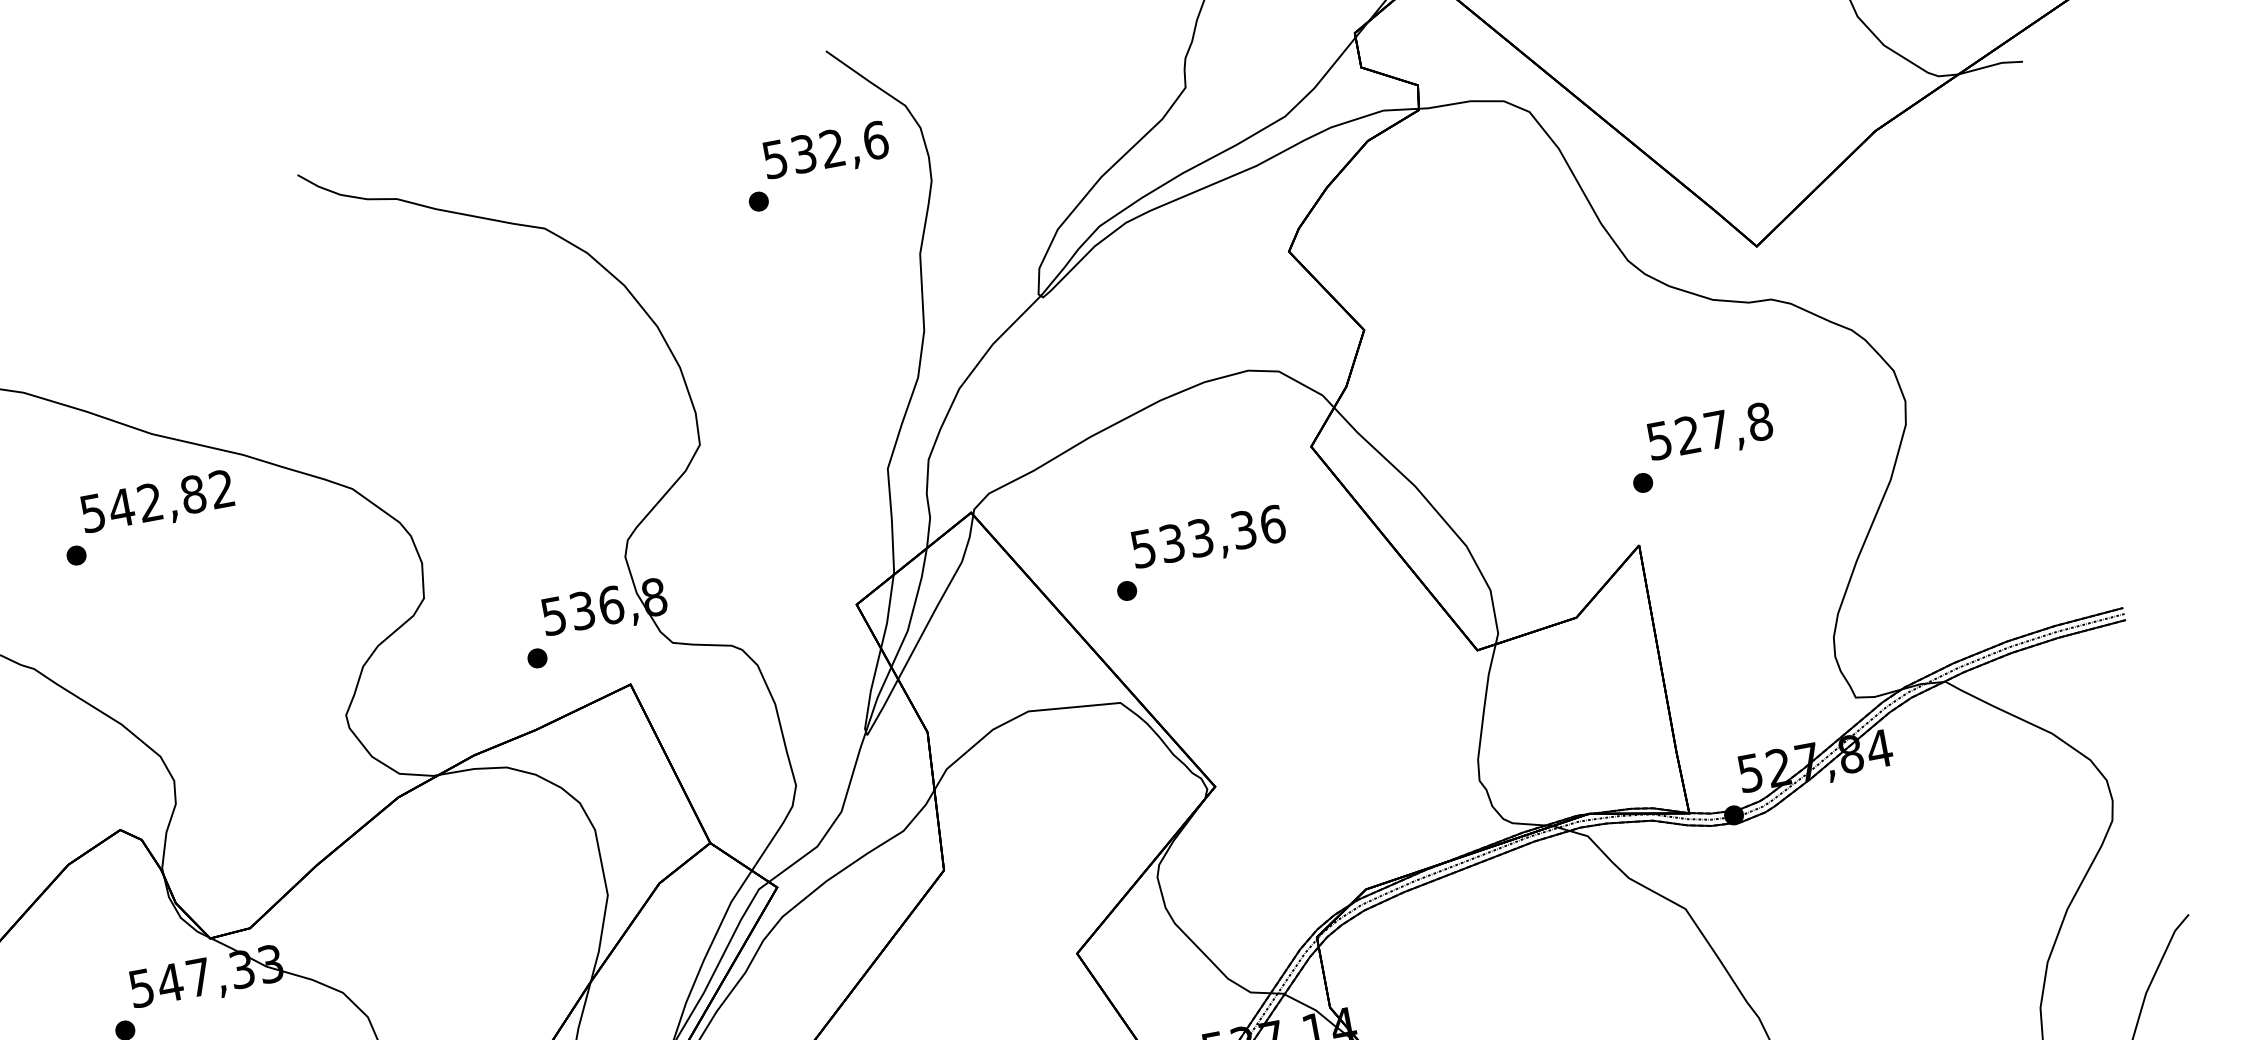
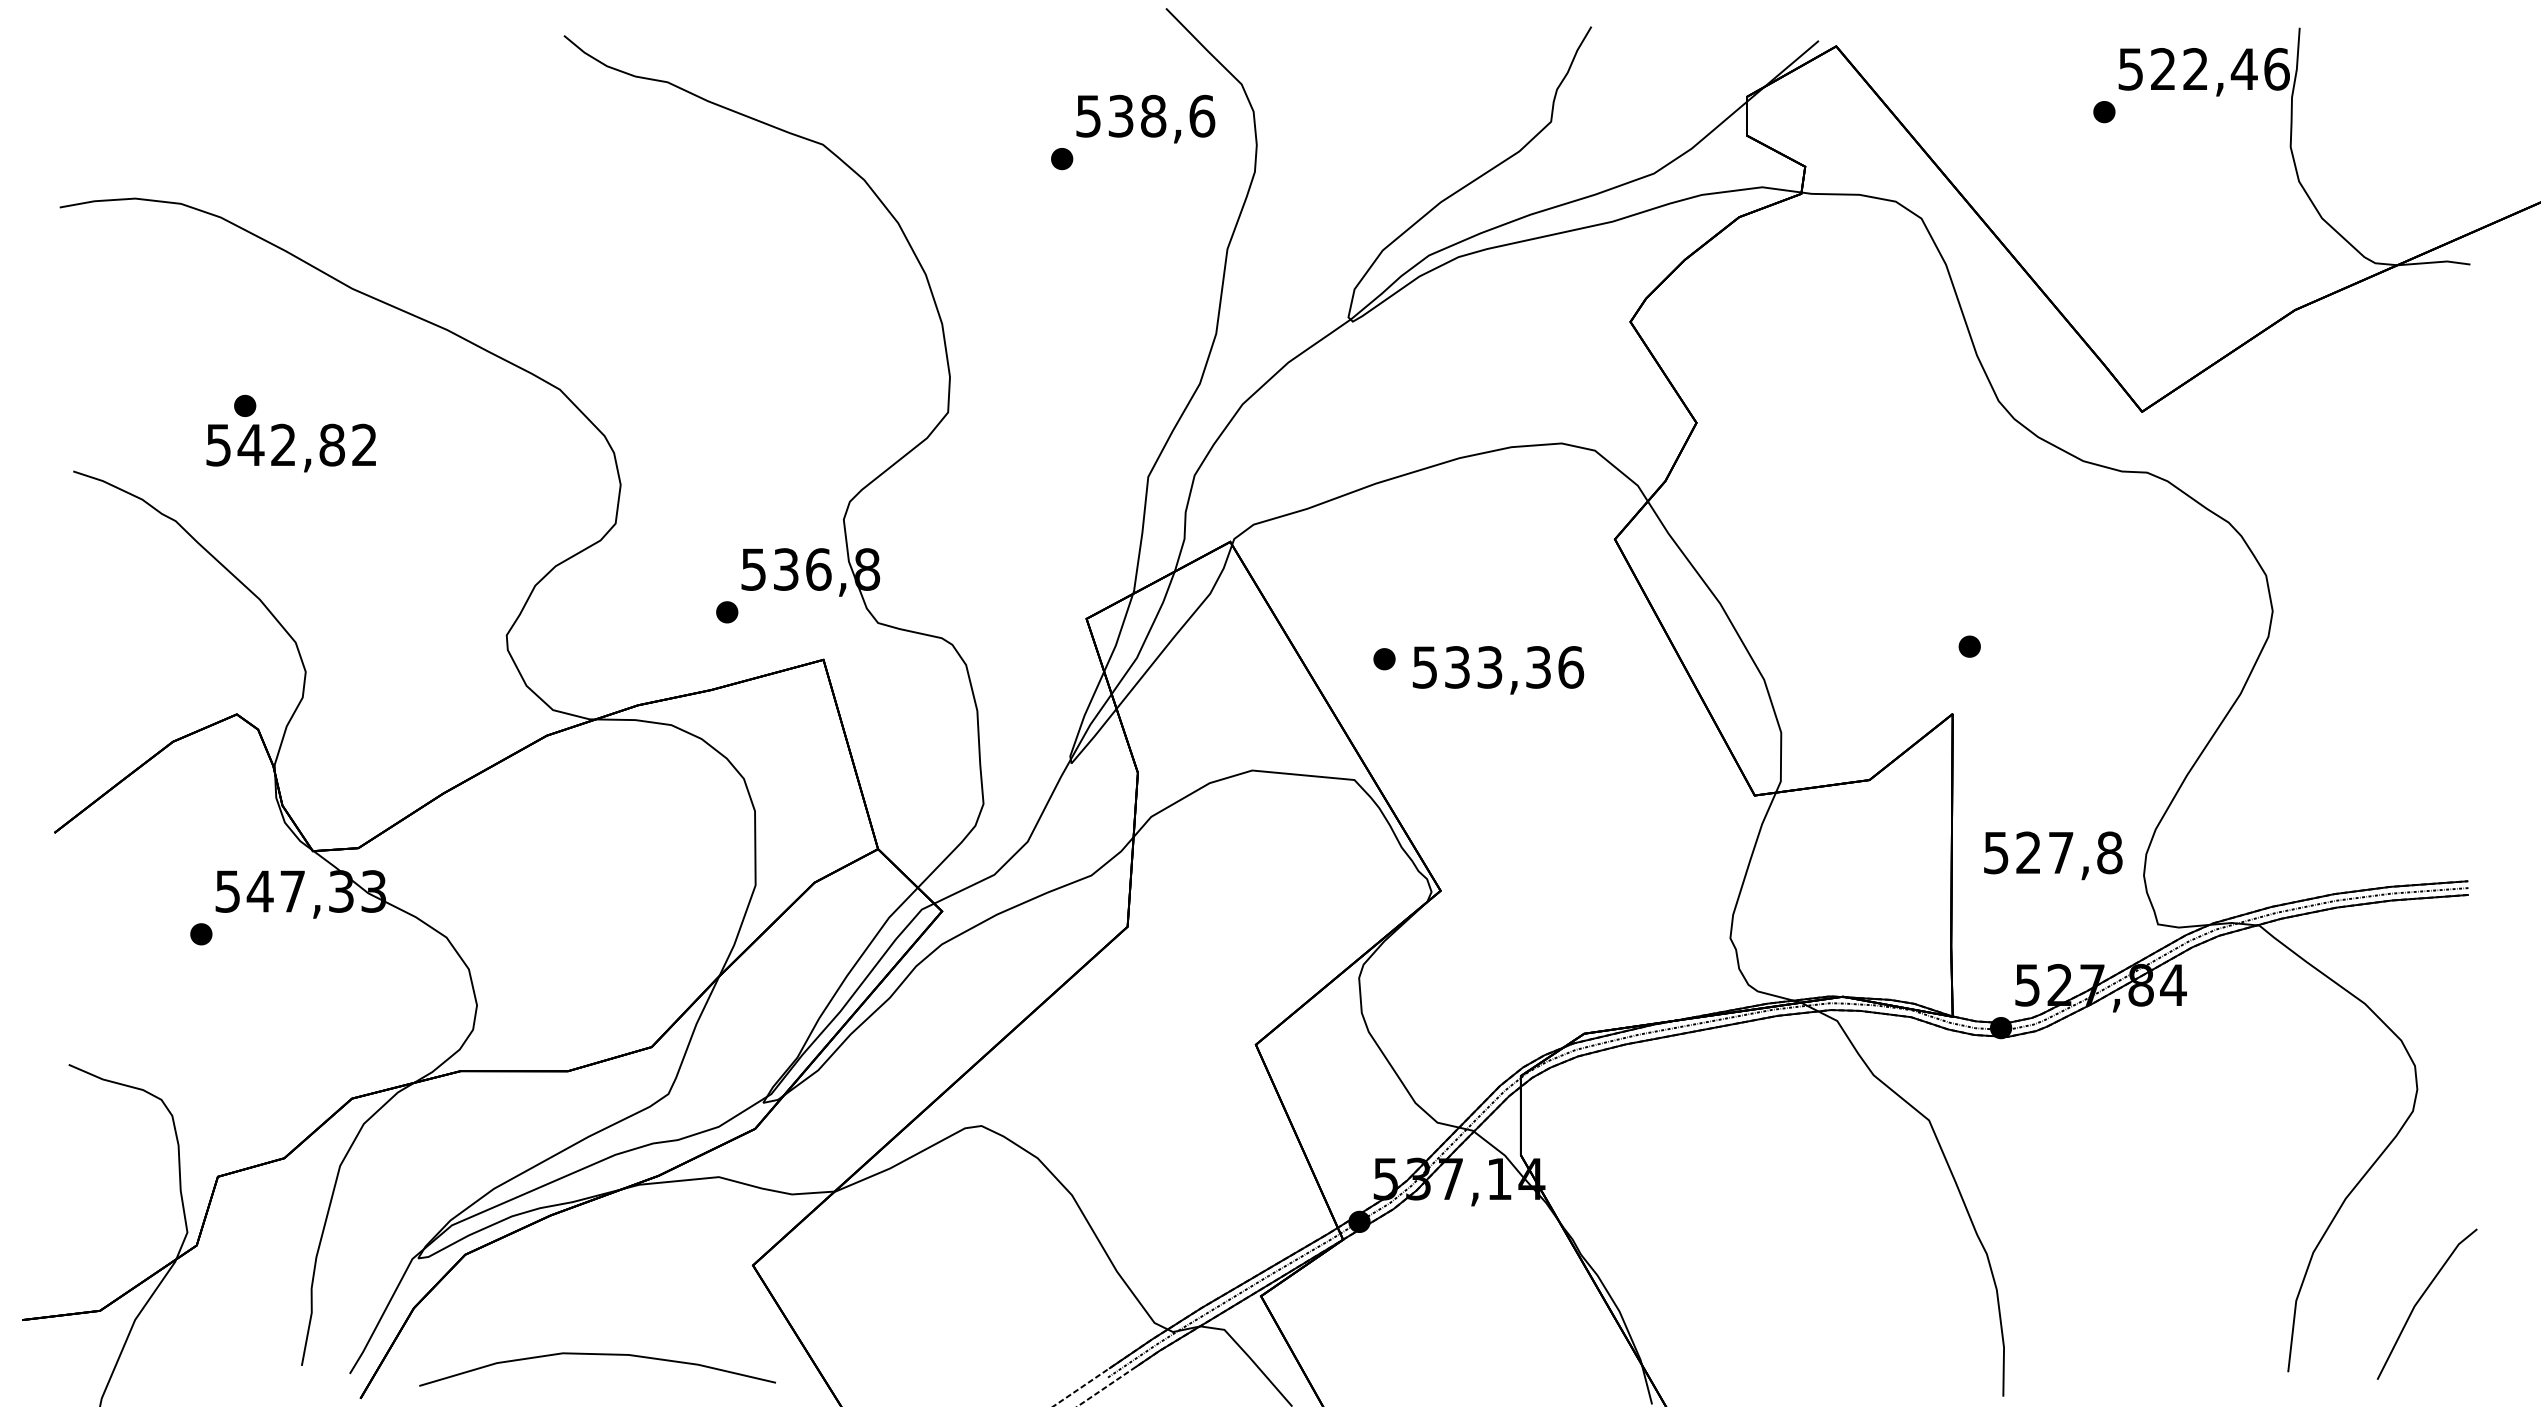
text: (832, 147) -> (1153, 115), 532,6 -> 538,6
text: (1710, 433) -> (2053, 855), moved
text: (156, 503) -> (290, 447), moved
text: (1209, 539) -> (1498, 670), moved

